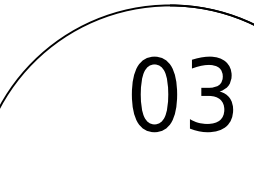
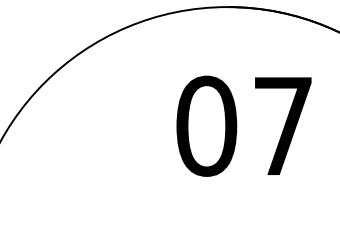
text: (211, 94) -> (283, 126), 03 -> 07

